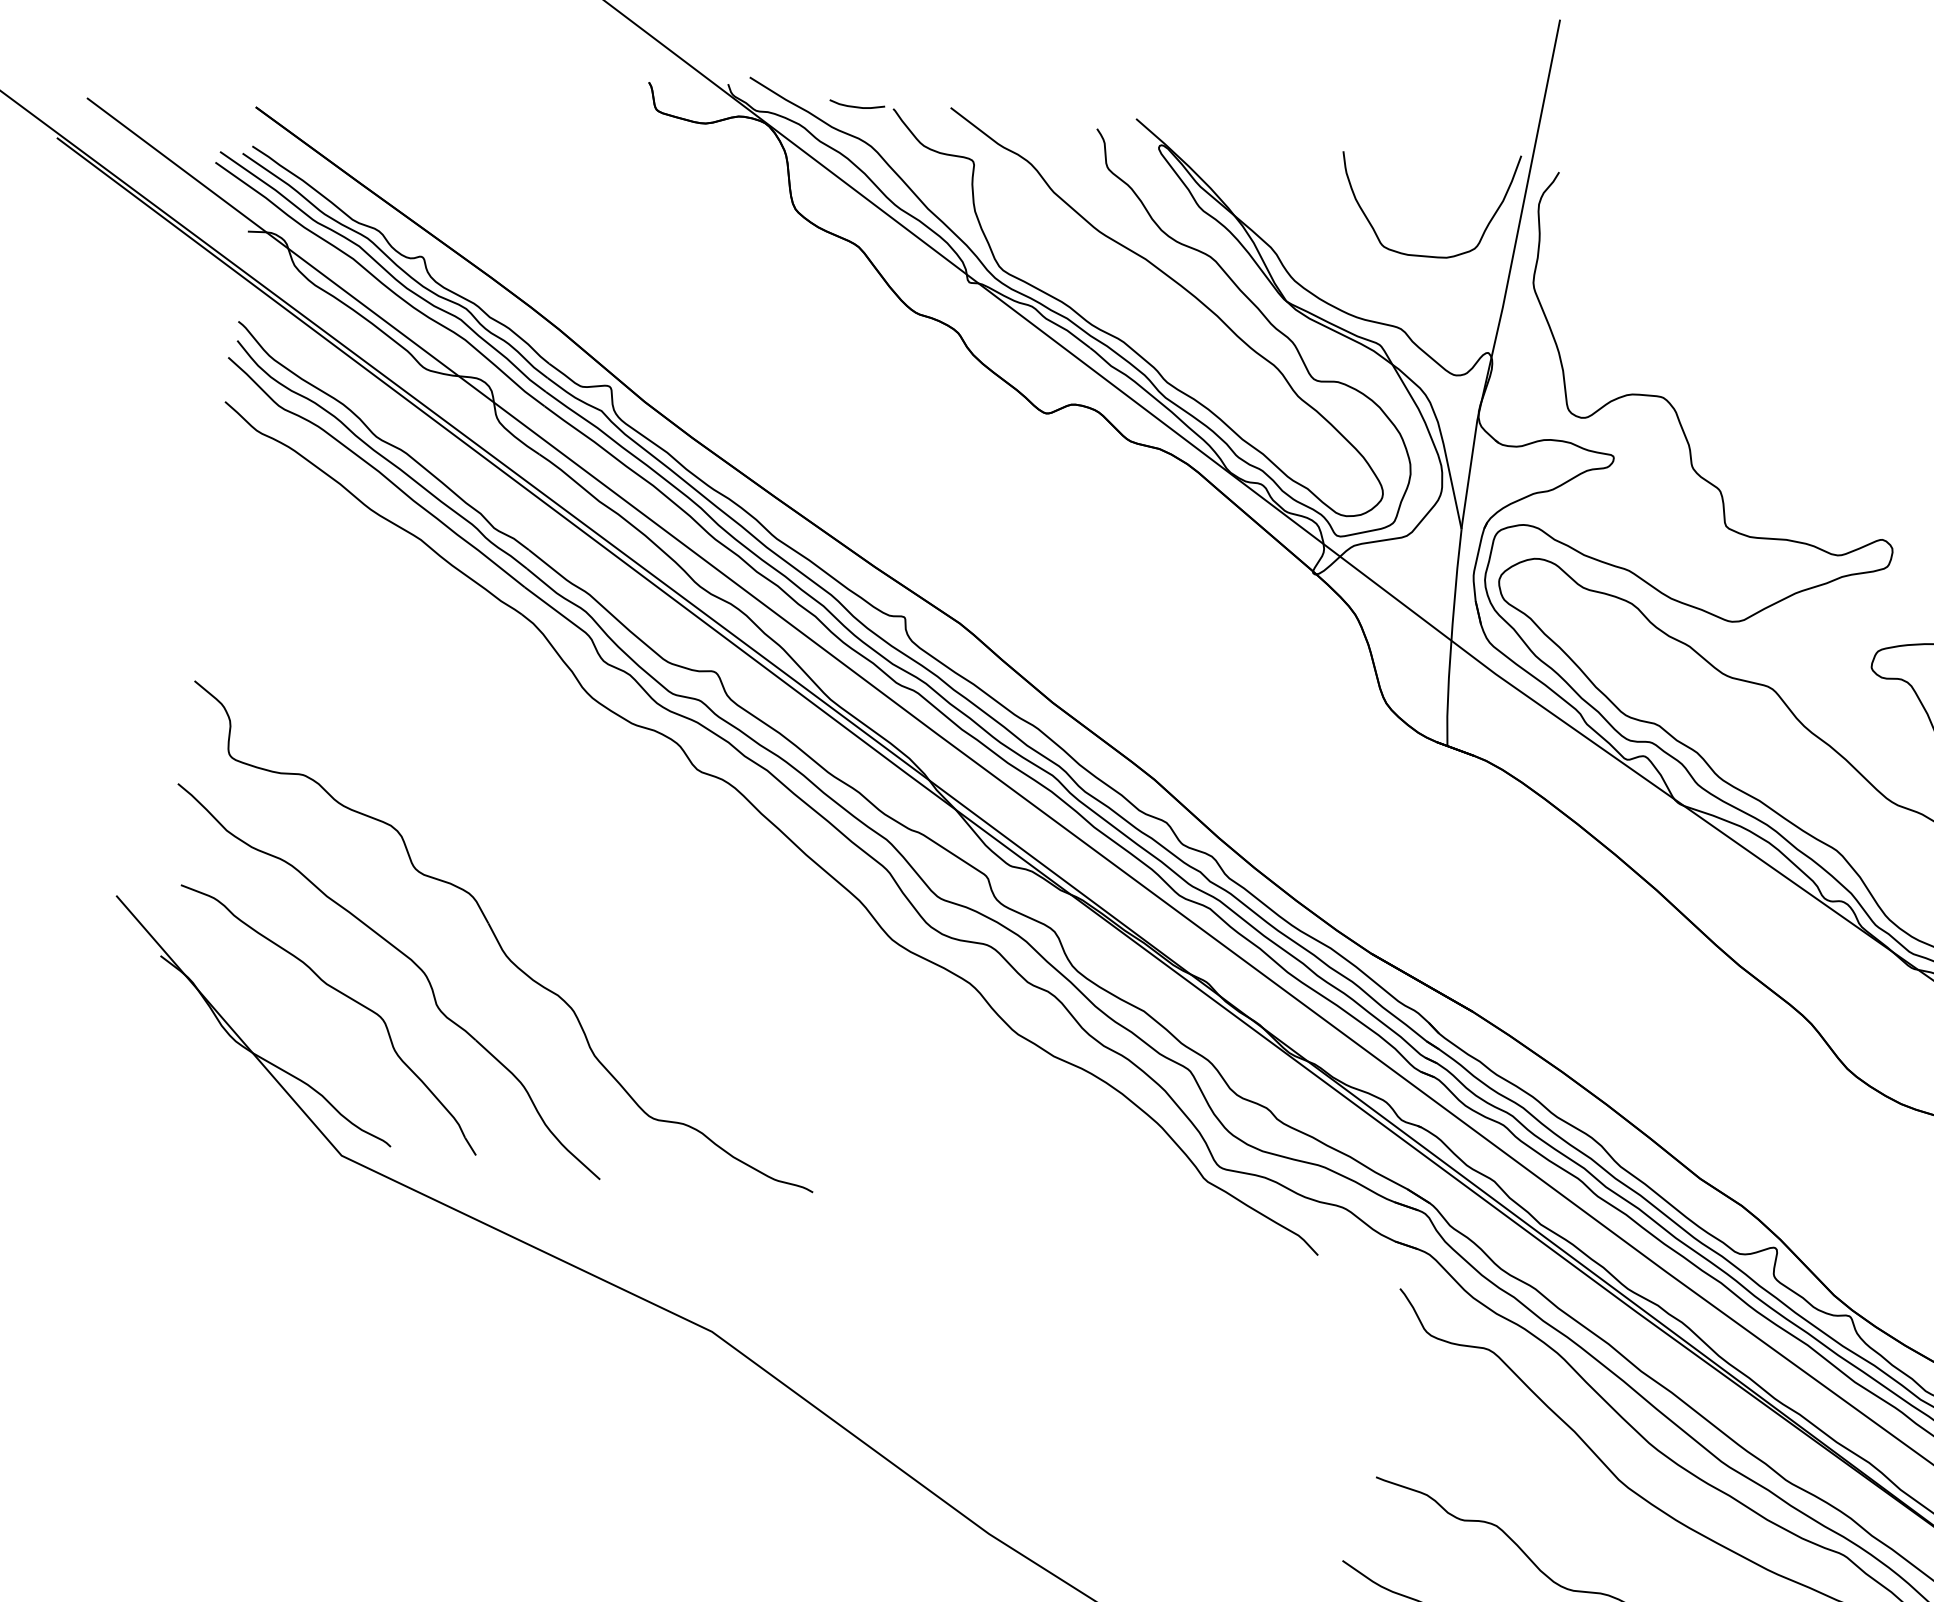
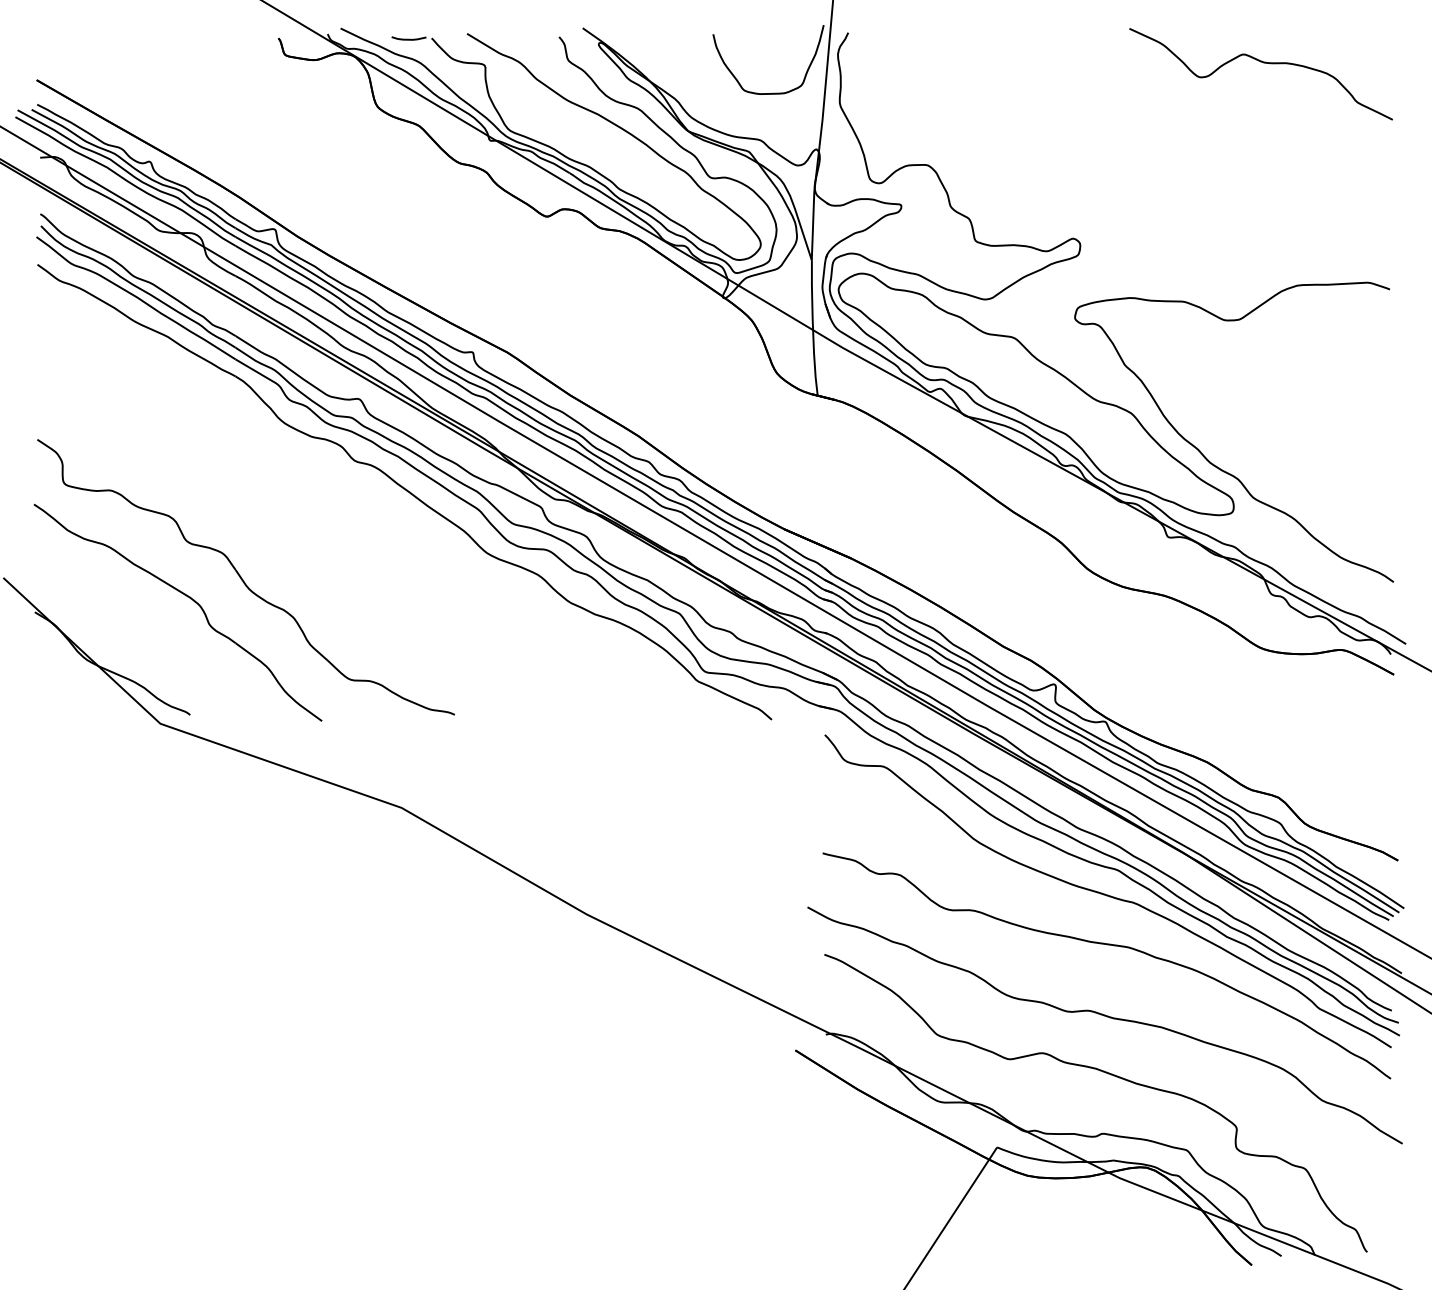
part: (338, 993) -> (147, 623), removed

